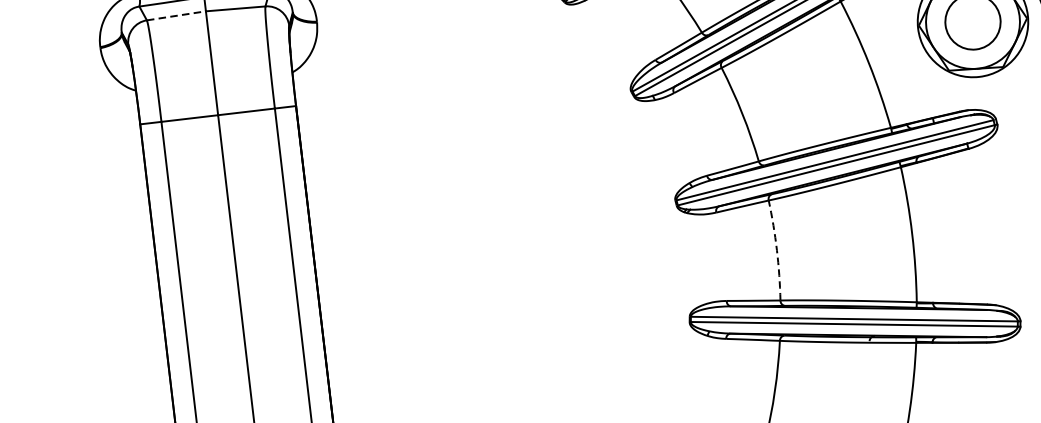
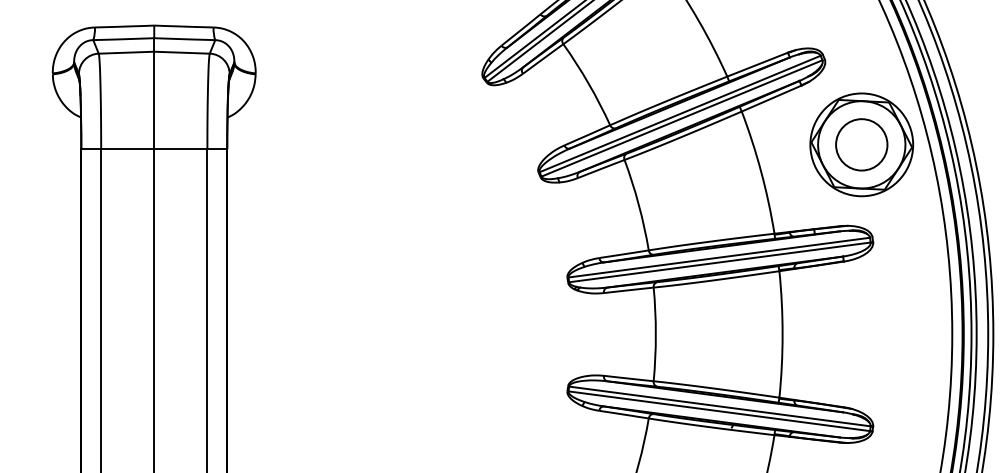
line: (176, 15) -> (126, 52), dashed -> solid
arc: (776, 250) -> (655, 334), dashed -> solid

